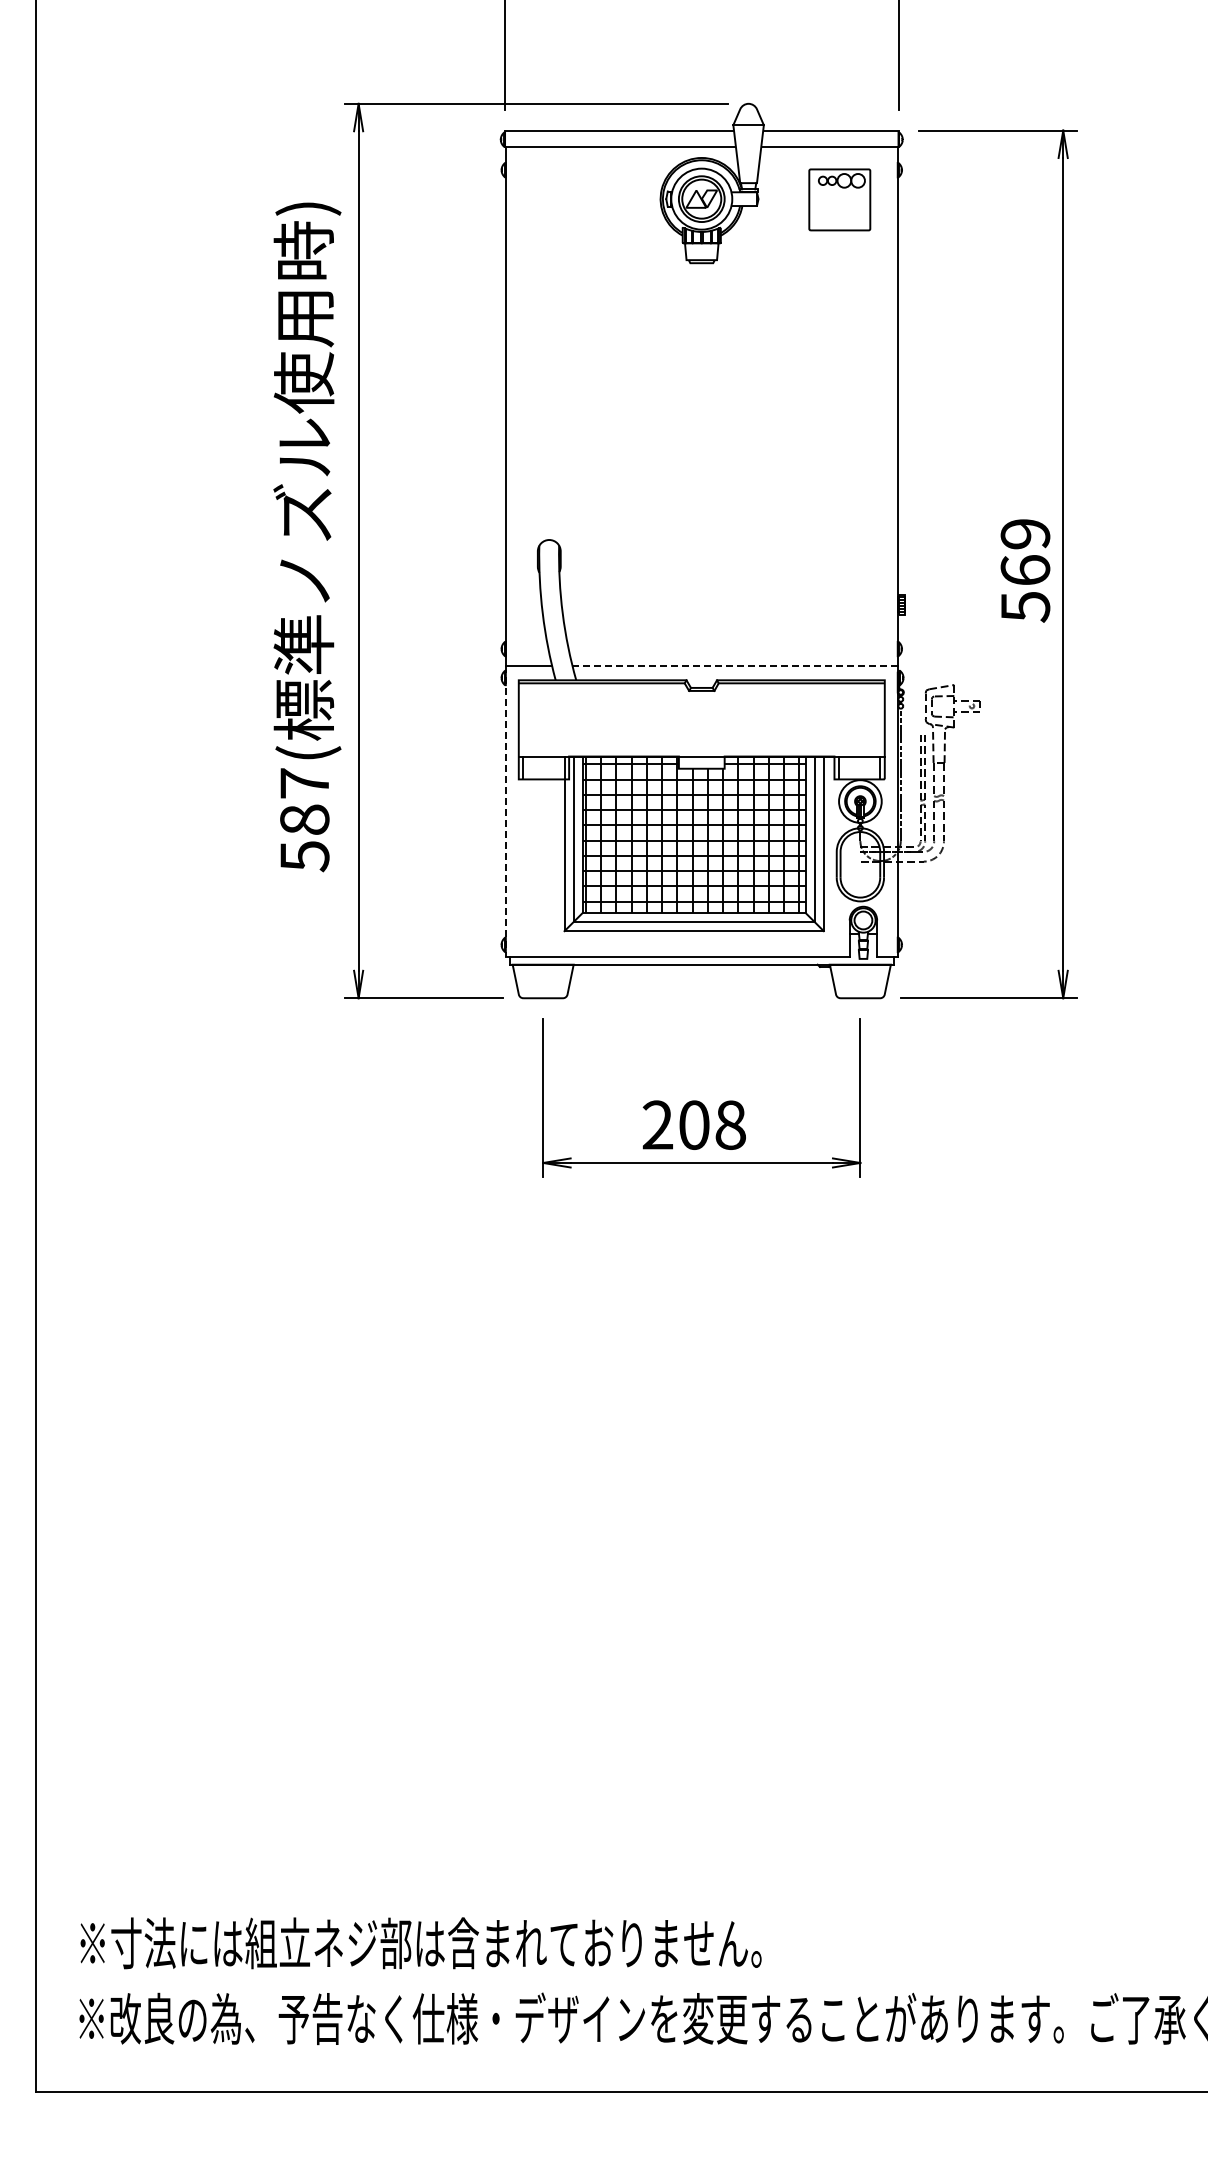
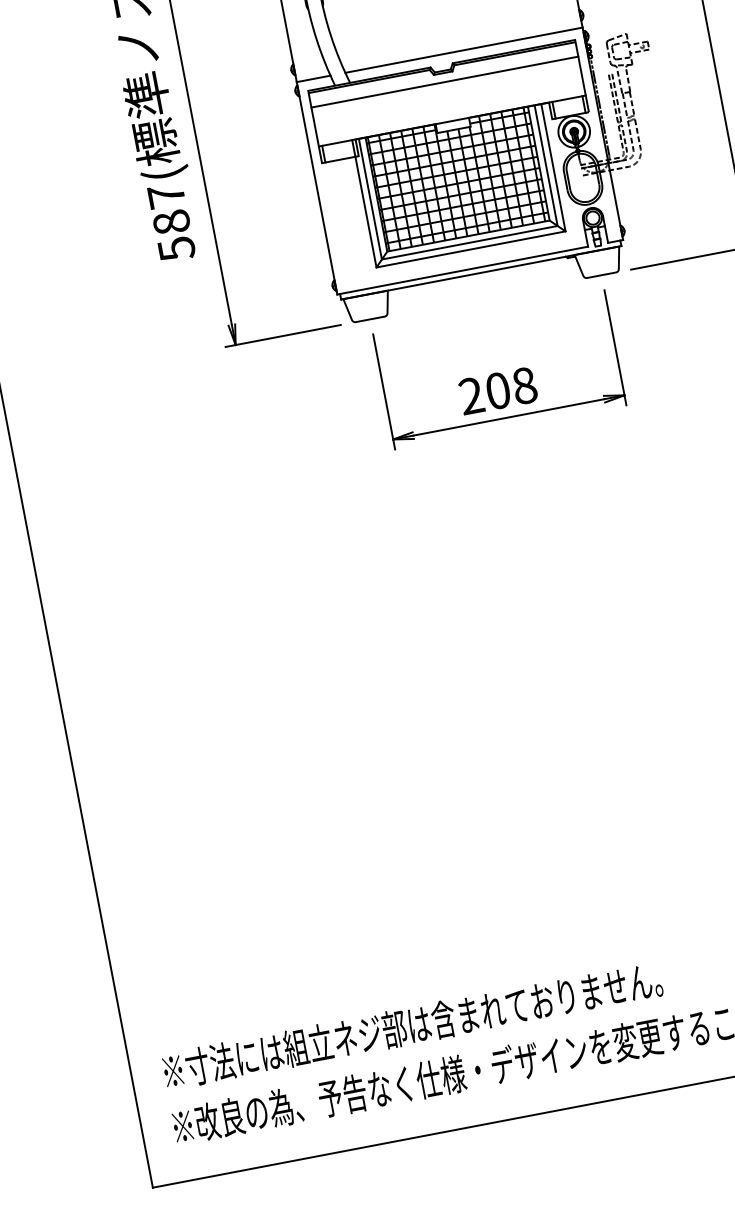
line: (735, 665) -> (464, 49), dashed -> solid
line: (701, 703) -> (444, 82), added
line: (505, 811) -> (316, 188), dashed -> solid

